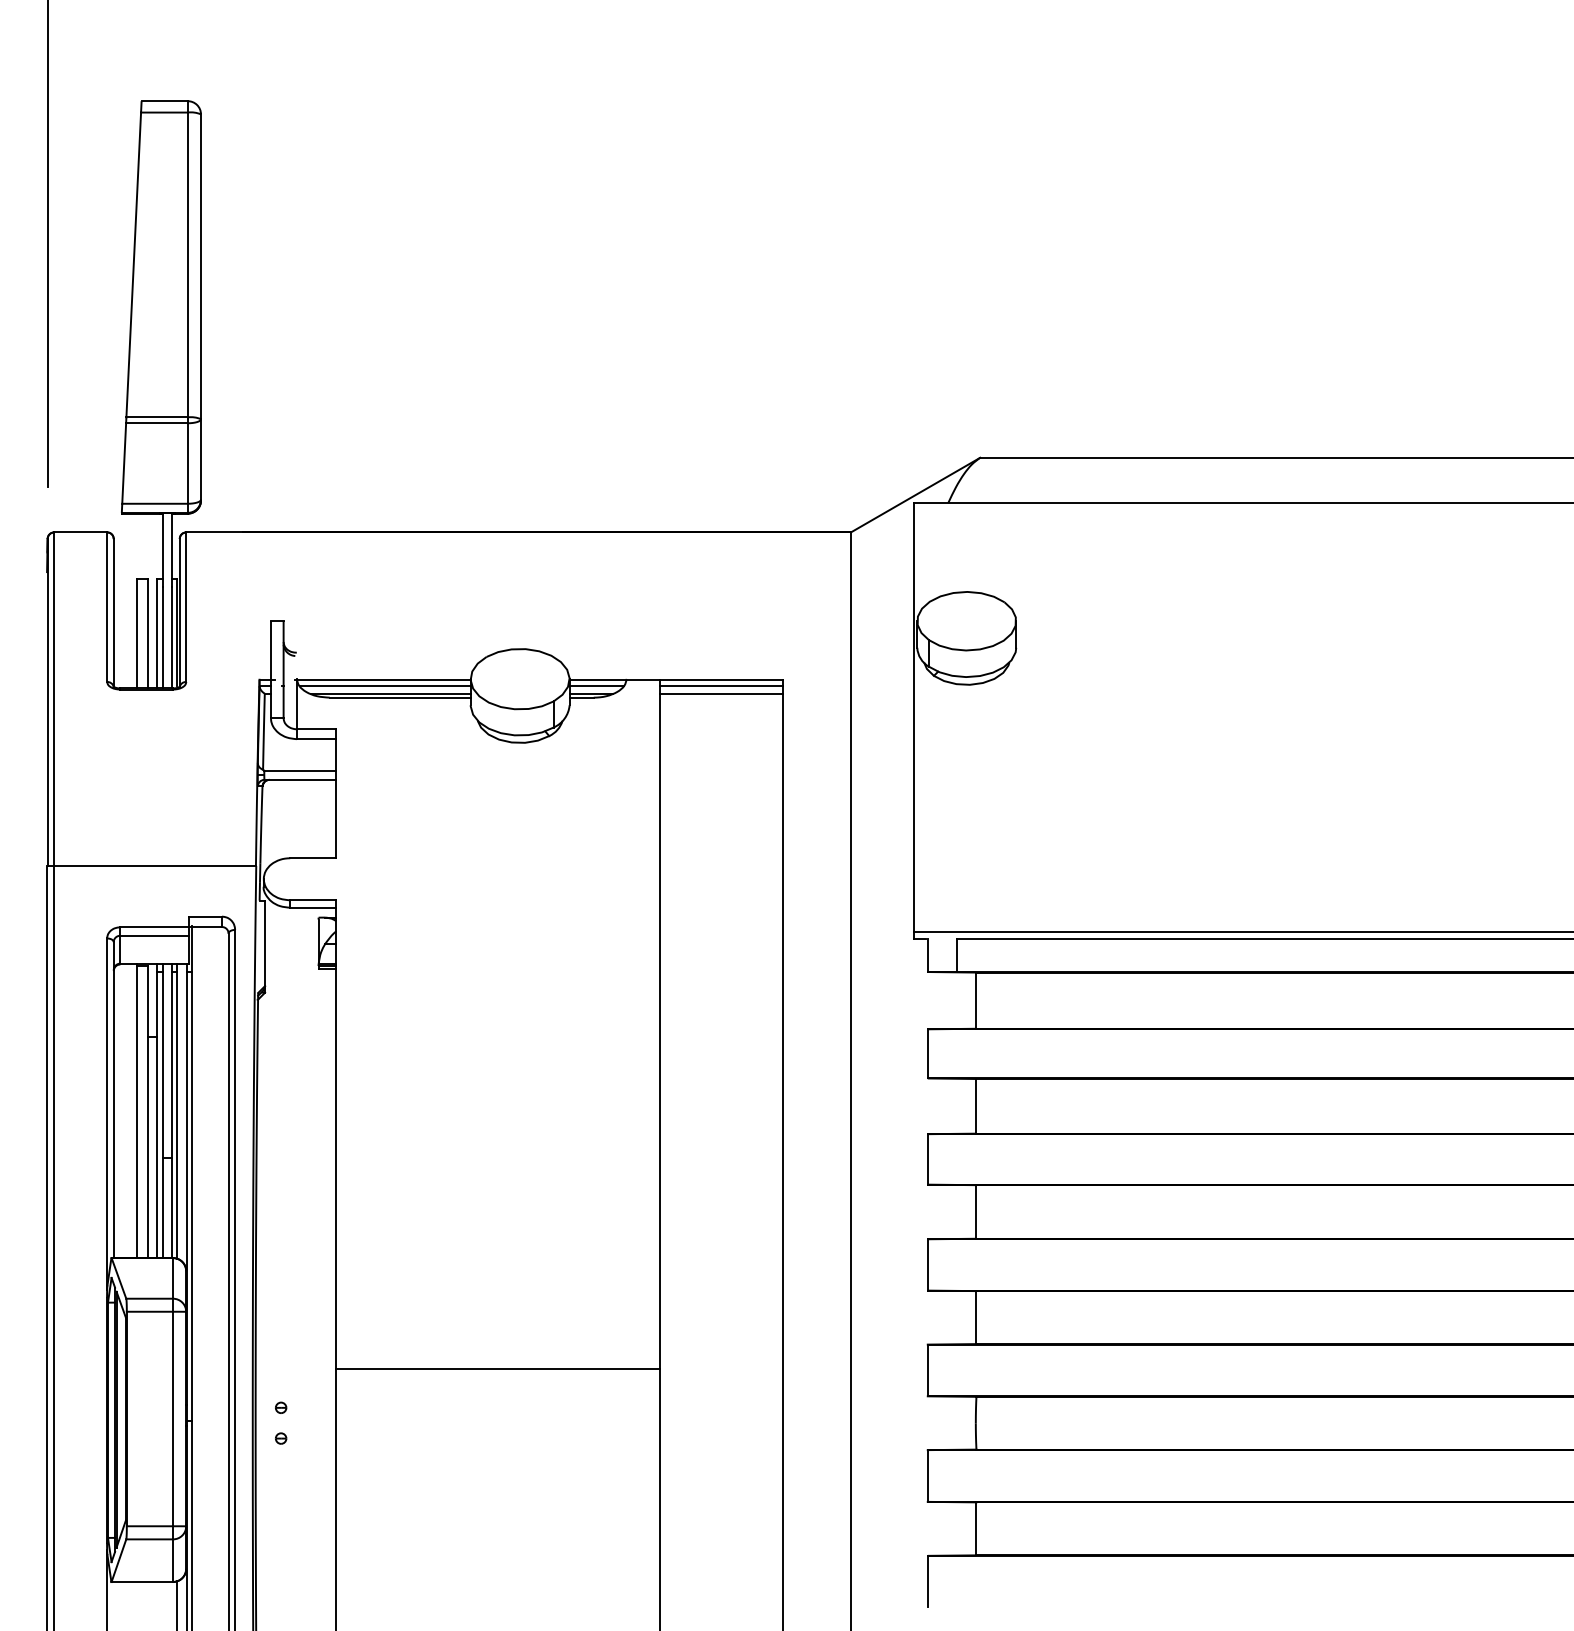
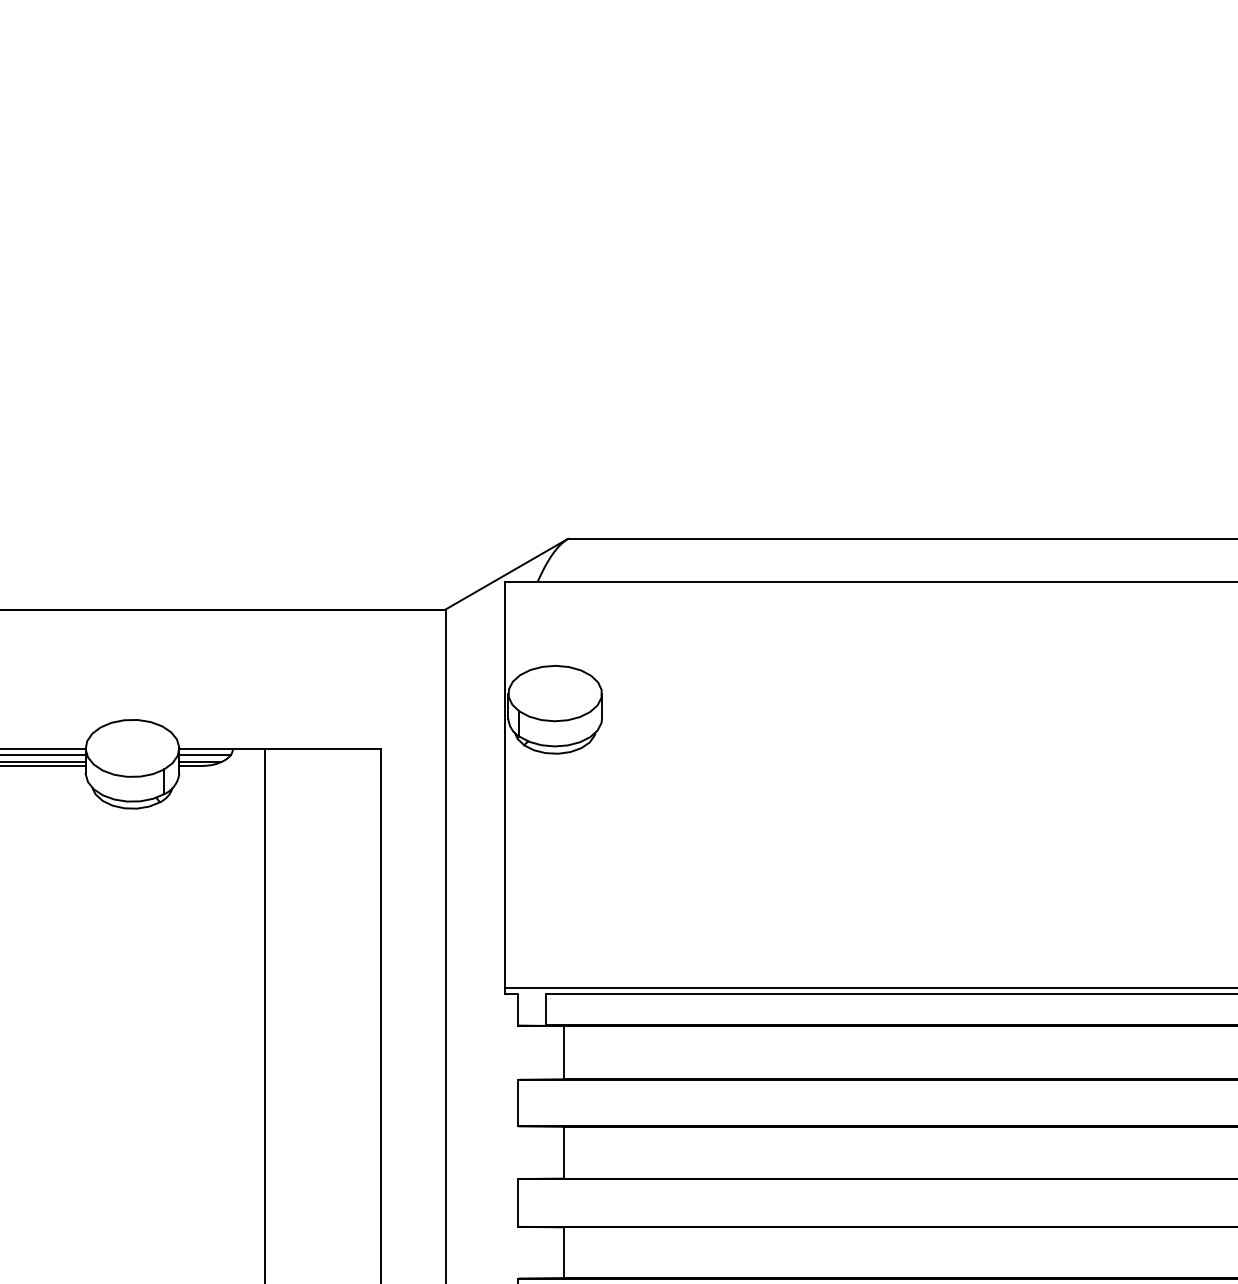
line: (720, 686) -> (322, 755), removed
line: (720, 693) -> (322, 761), removed

